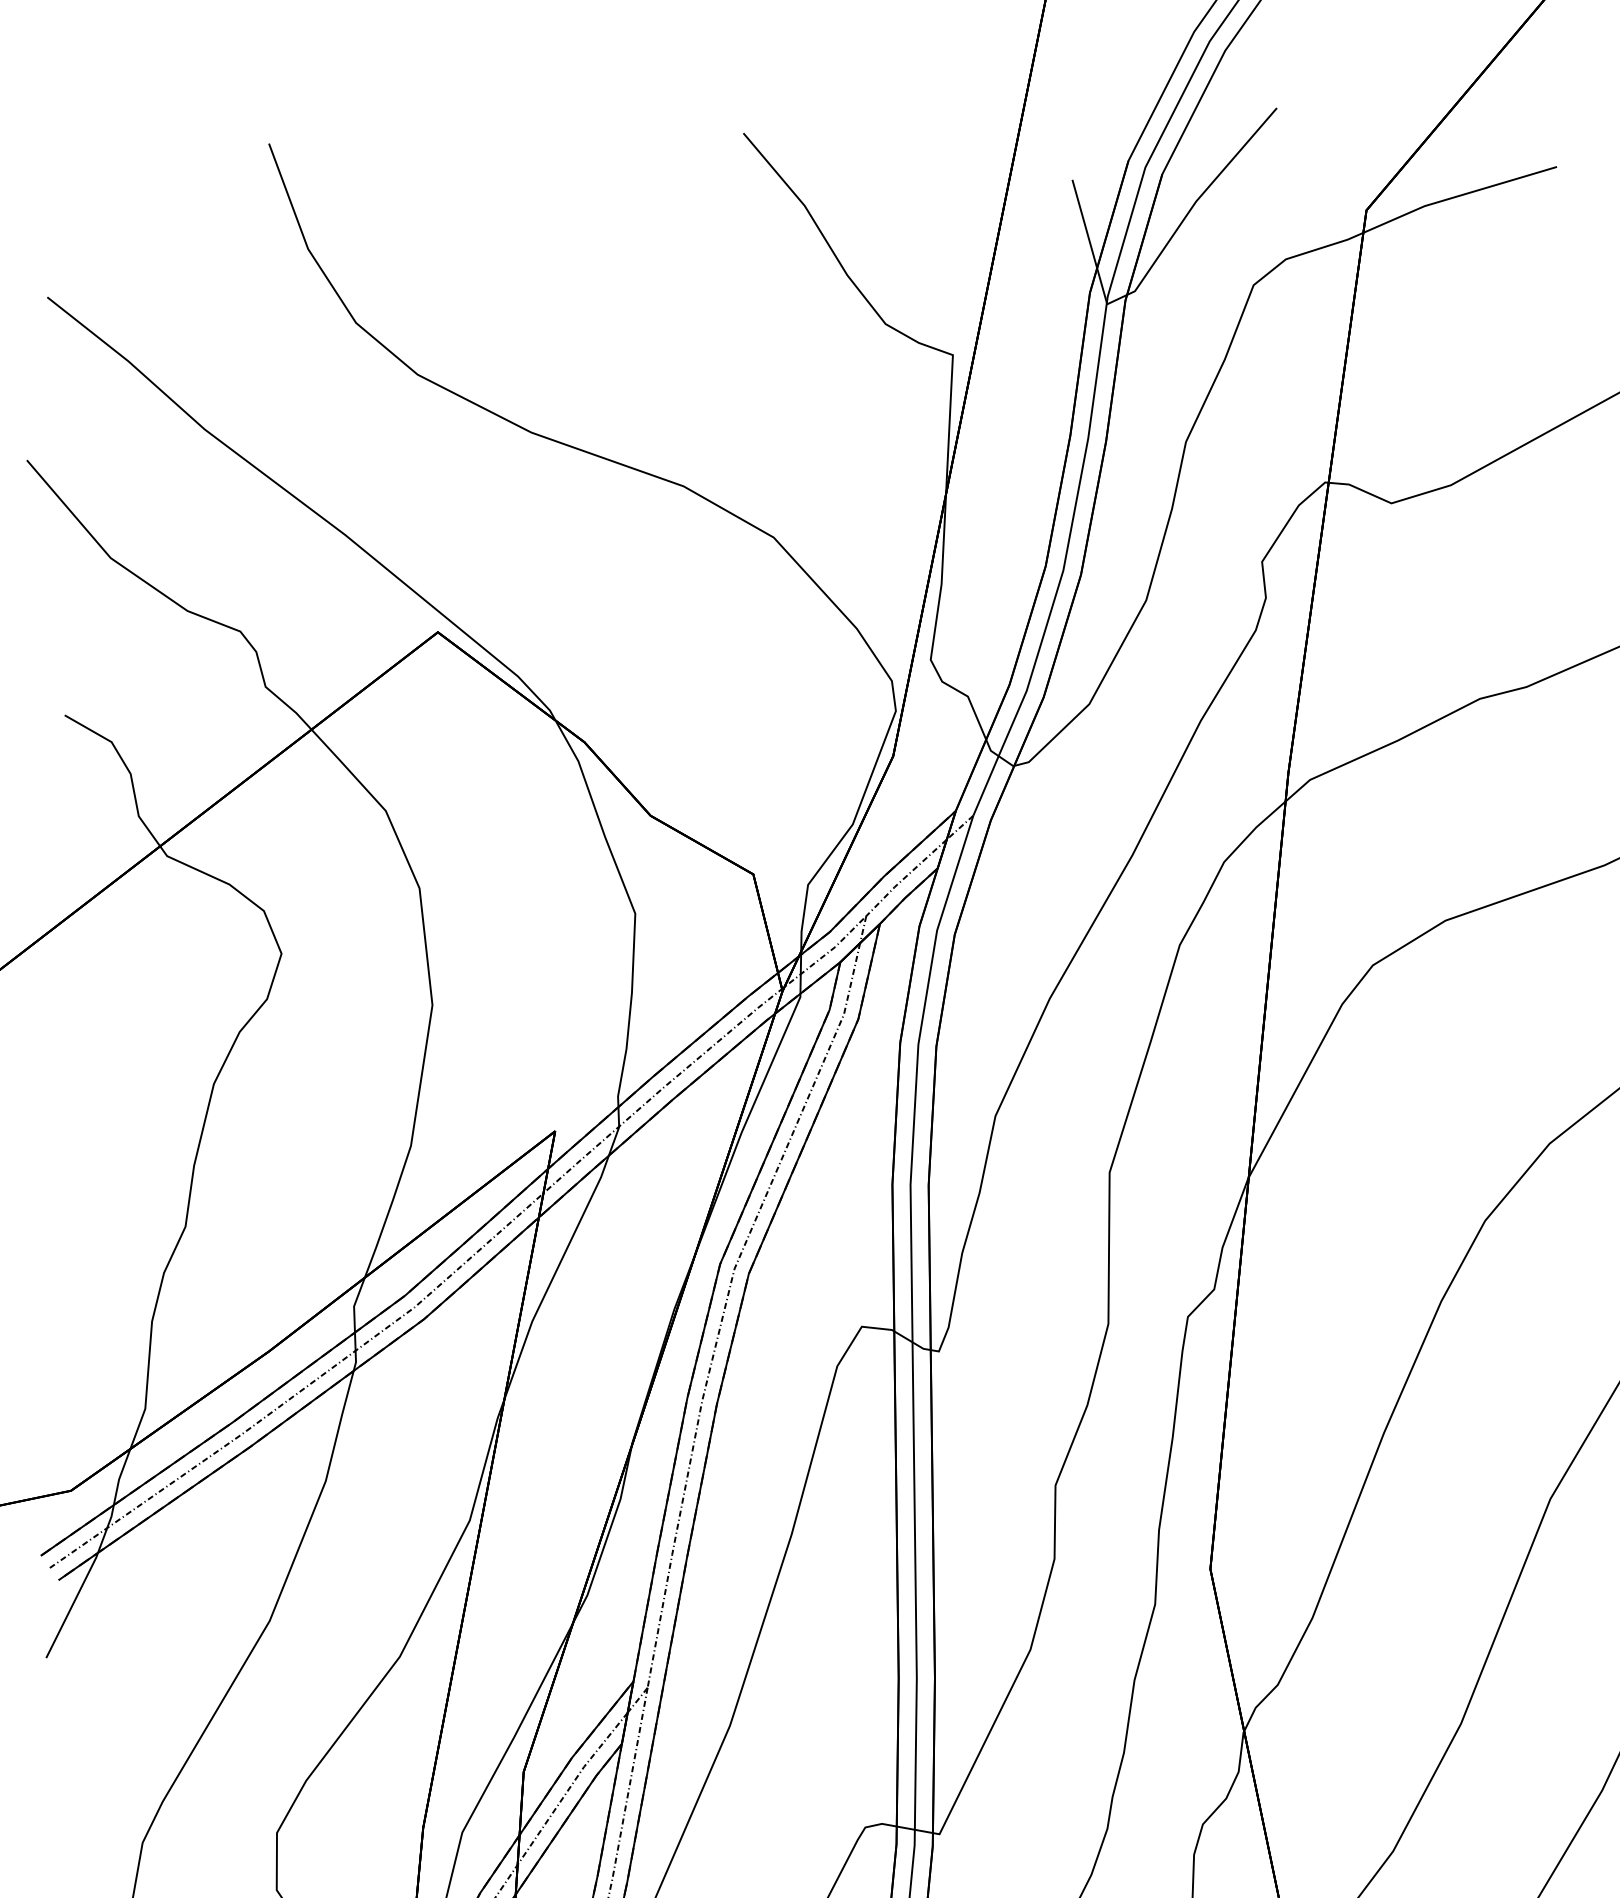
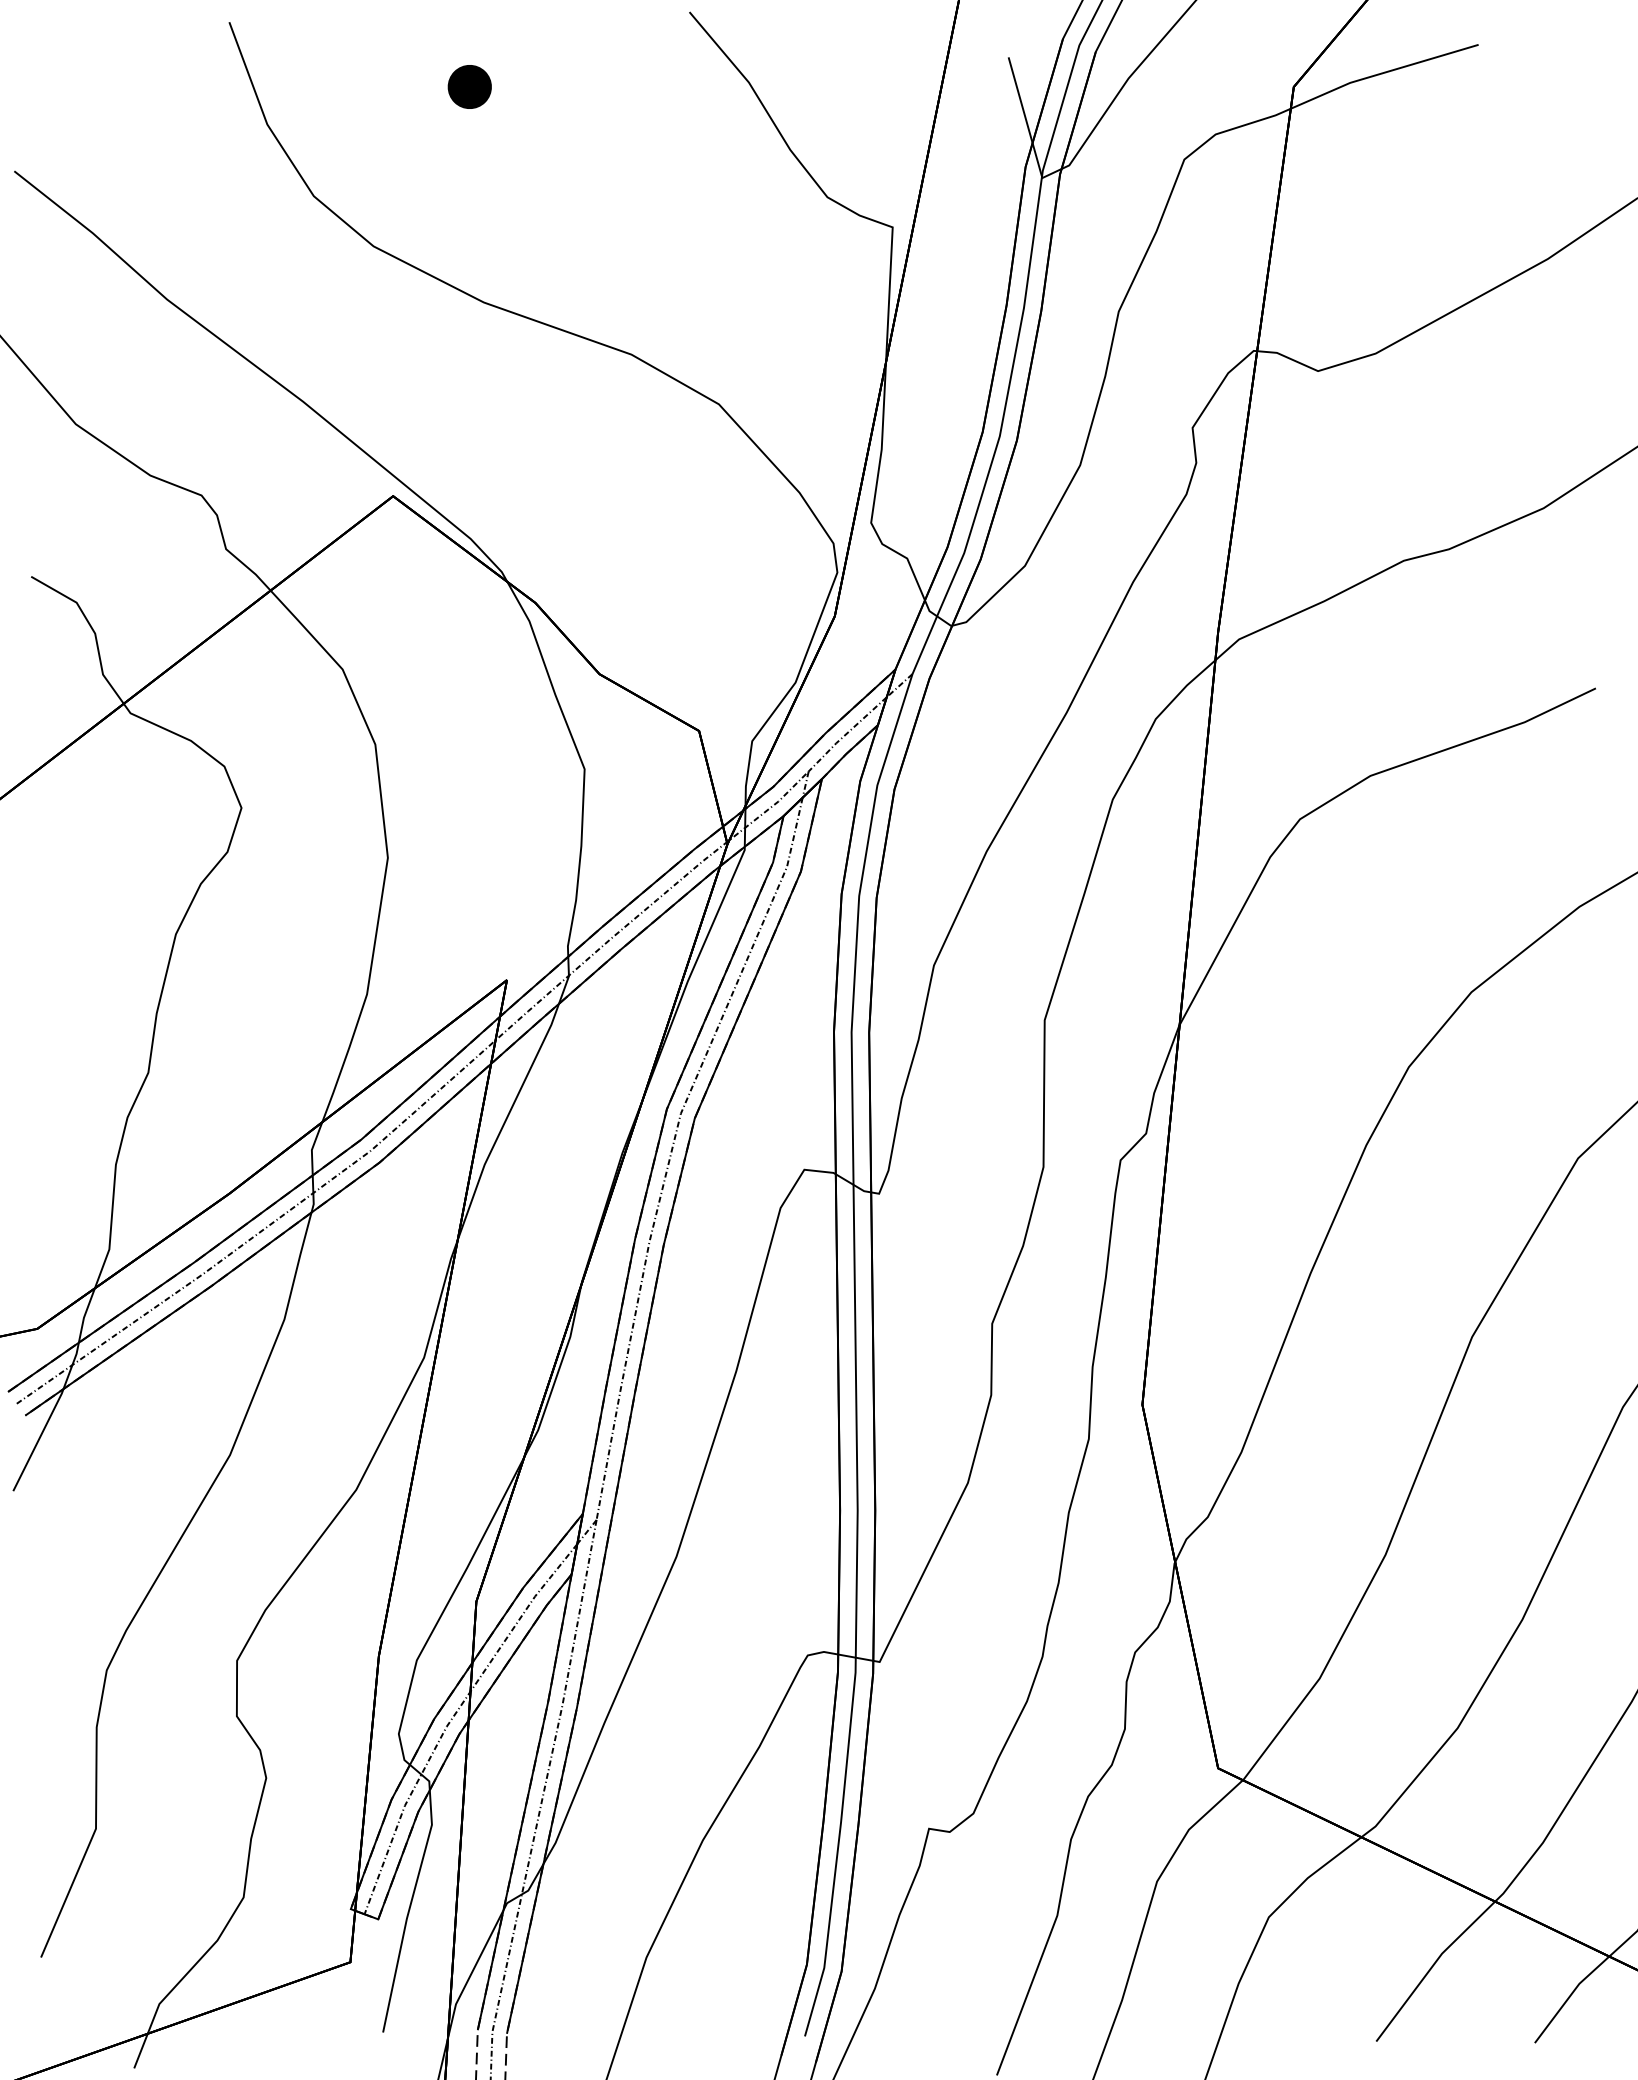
part: (516, 209) -> (469, 86), added

